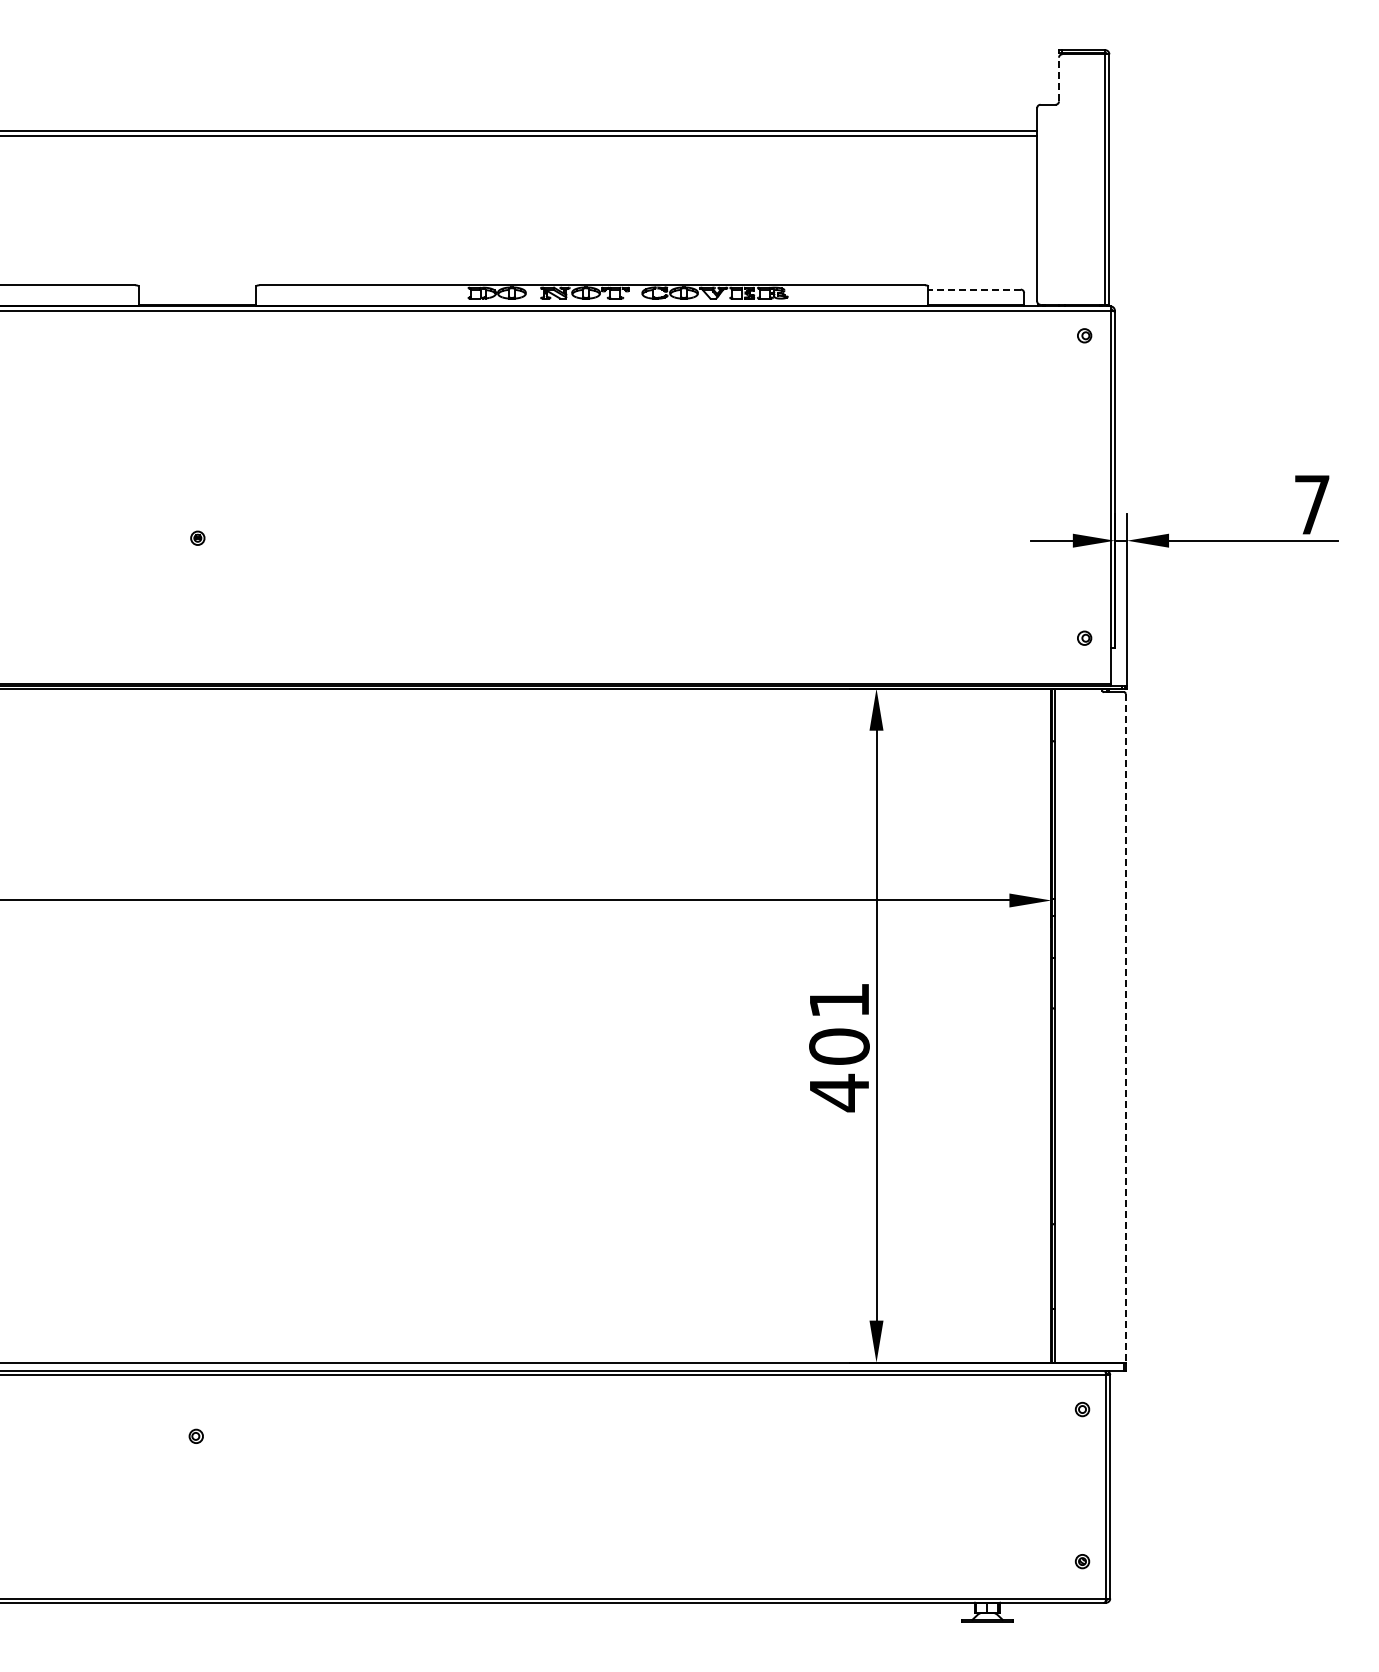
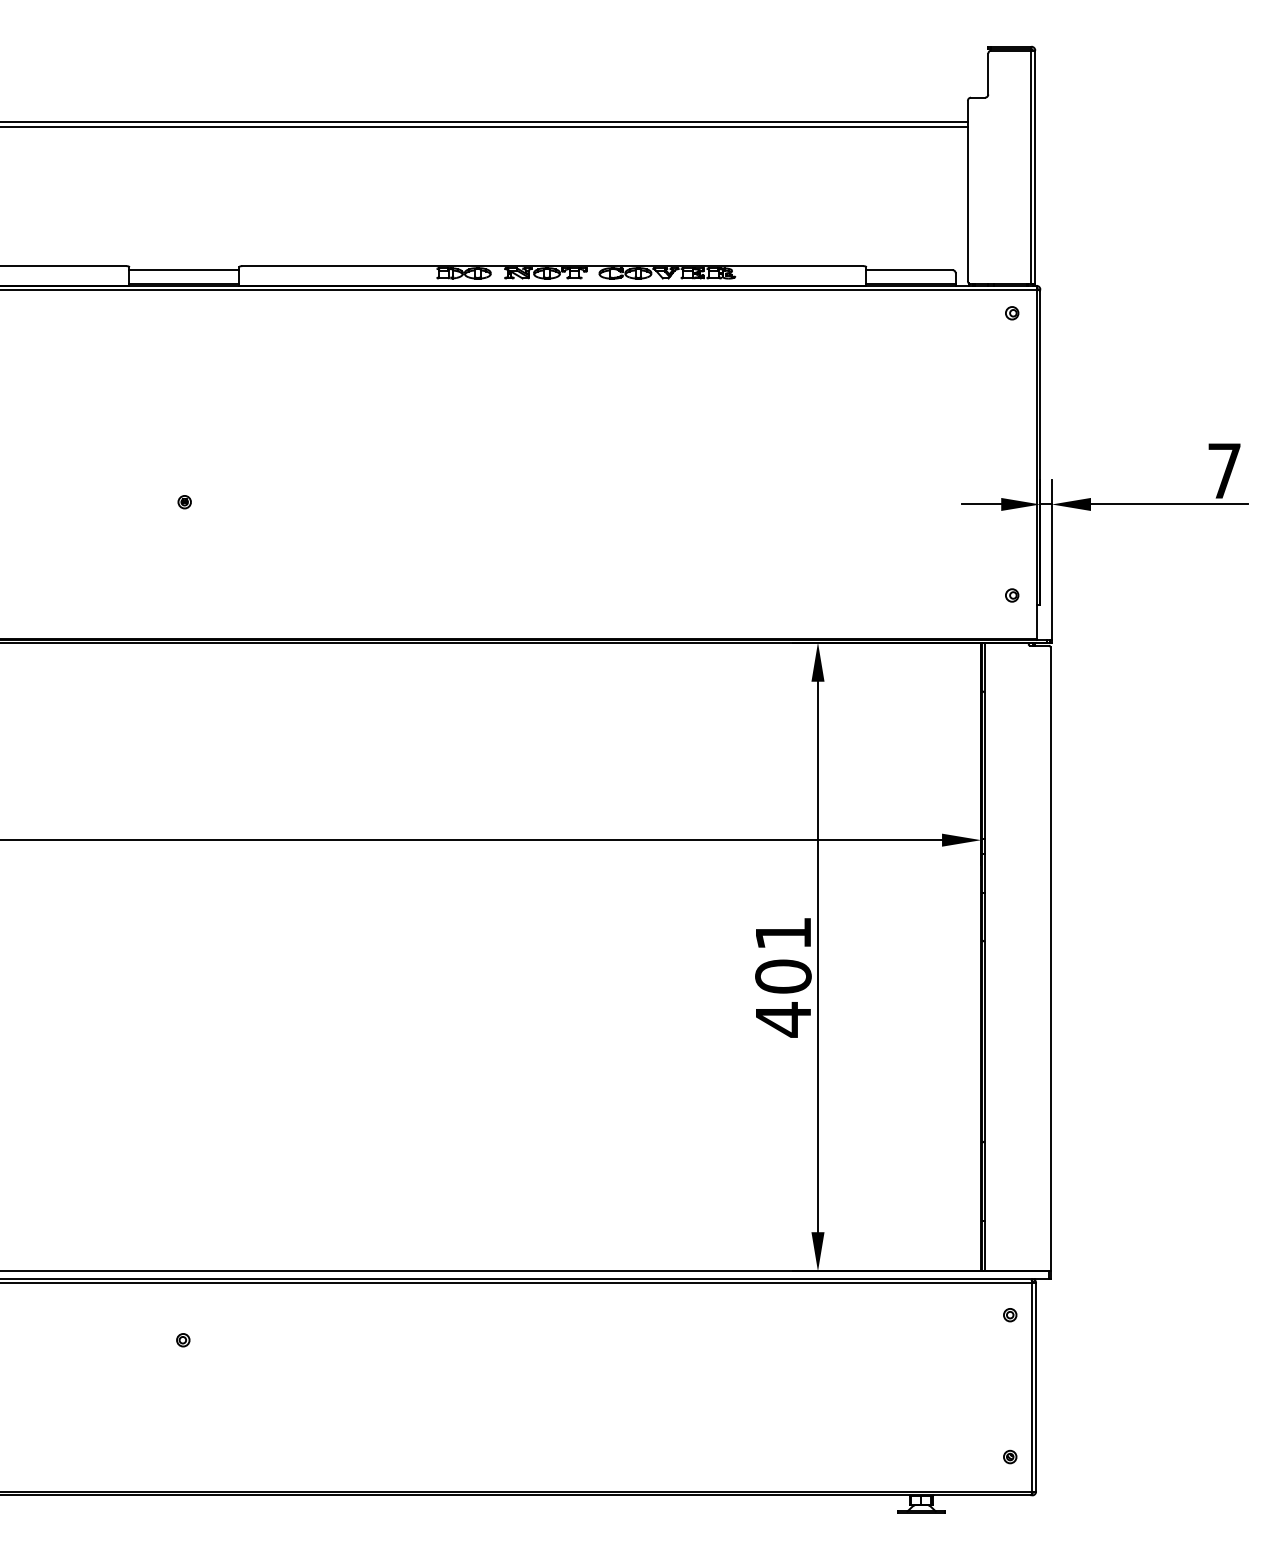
line: (1059, 79) -> (988, 74), dashed -> solid
line: (197, 289) -> (184, 270), added
line: (974, 289) -> (909, 270), dashed -> solid
line: (1125, 1028) -> (1050, 959), dashed -> solid

